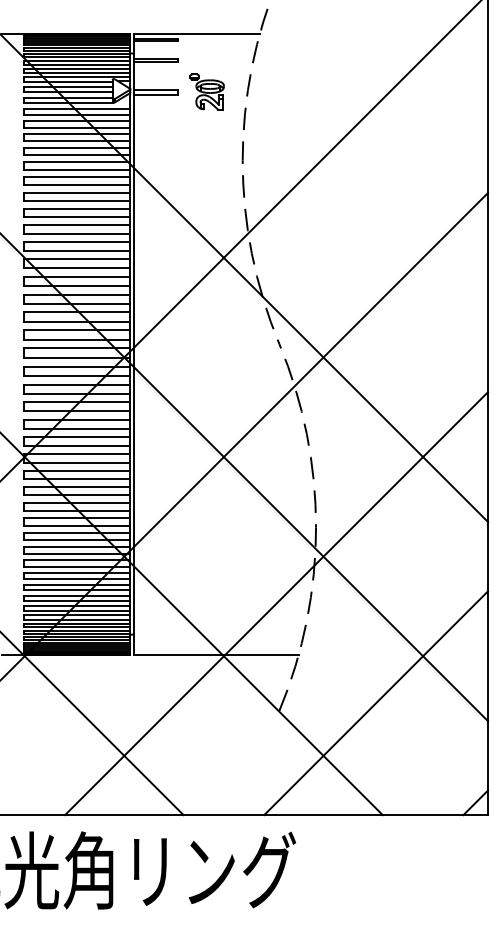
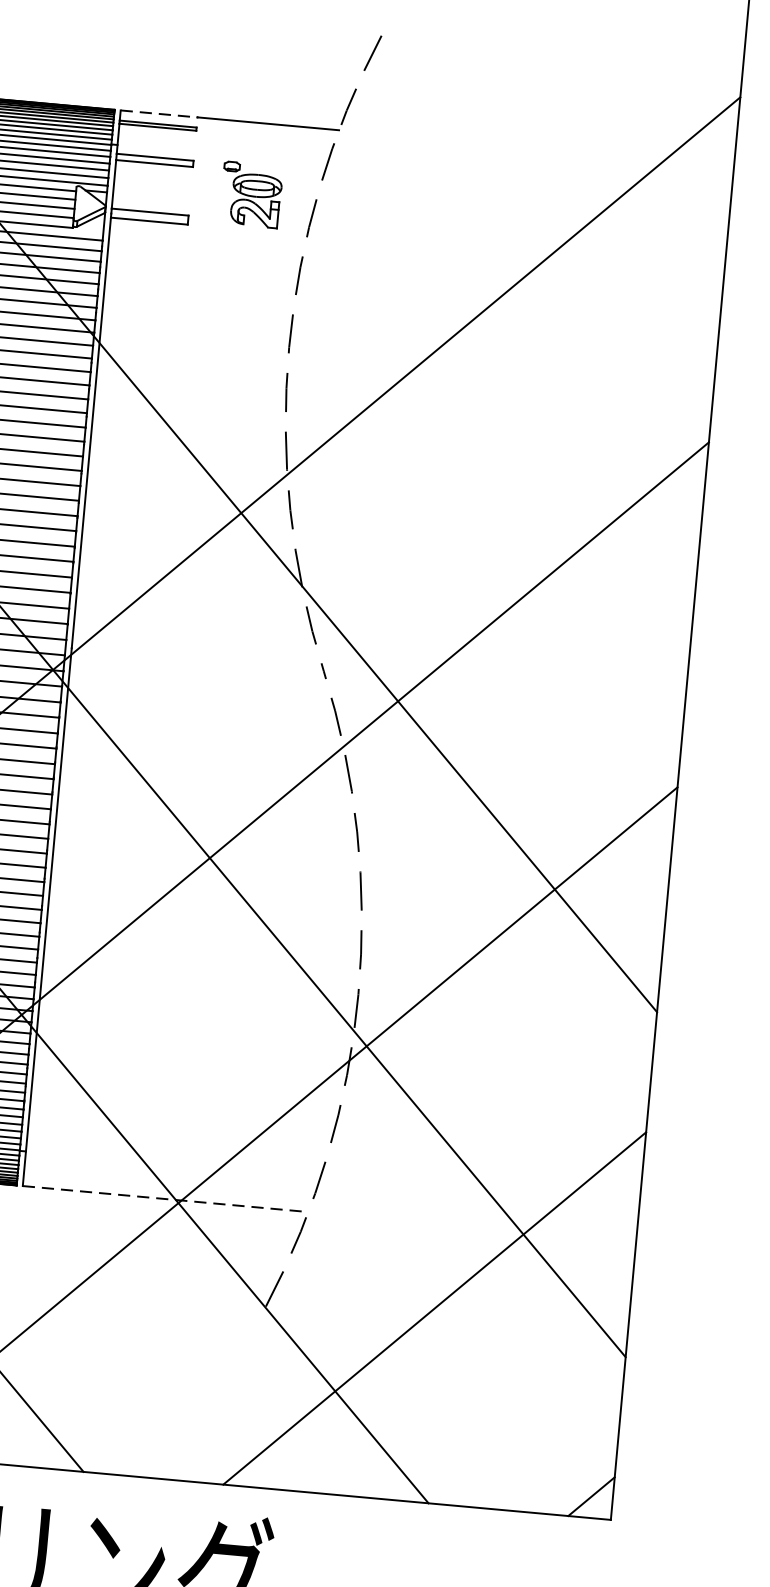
line: (156, 33) -> (159, 113), solid -> dashed
part: (206, 91) -> (250, 193), moved
line: (216, 654) -> (165, 1198), solid -> dashed

